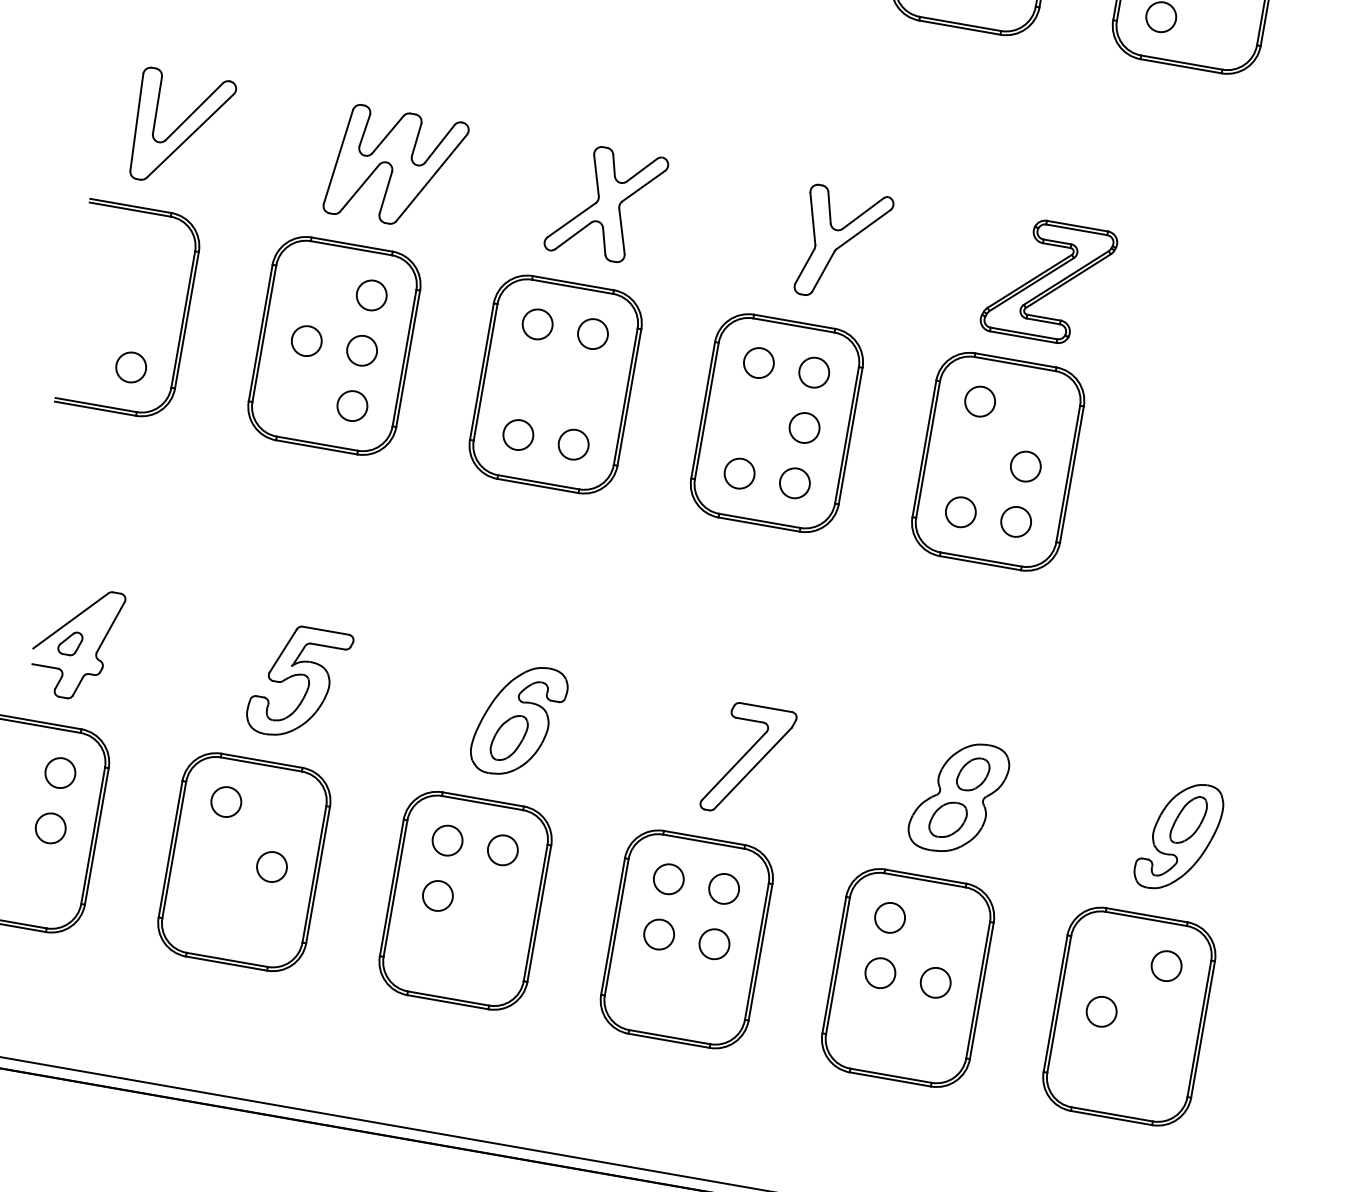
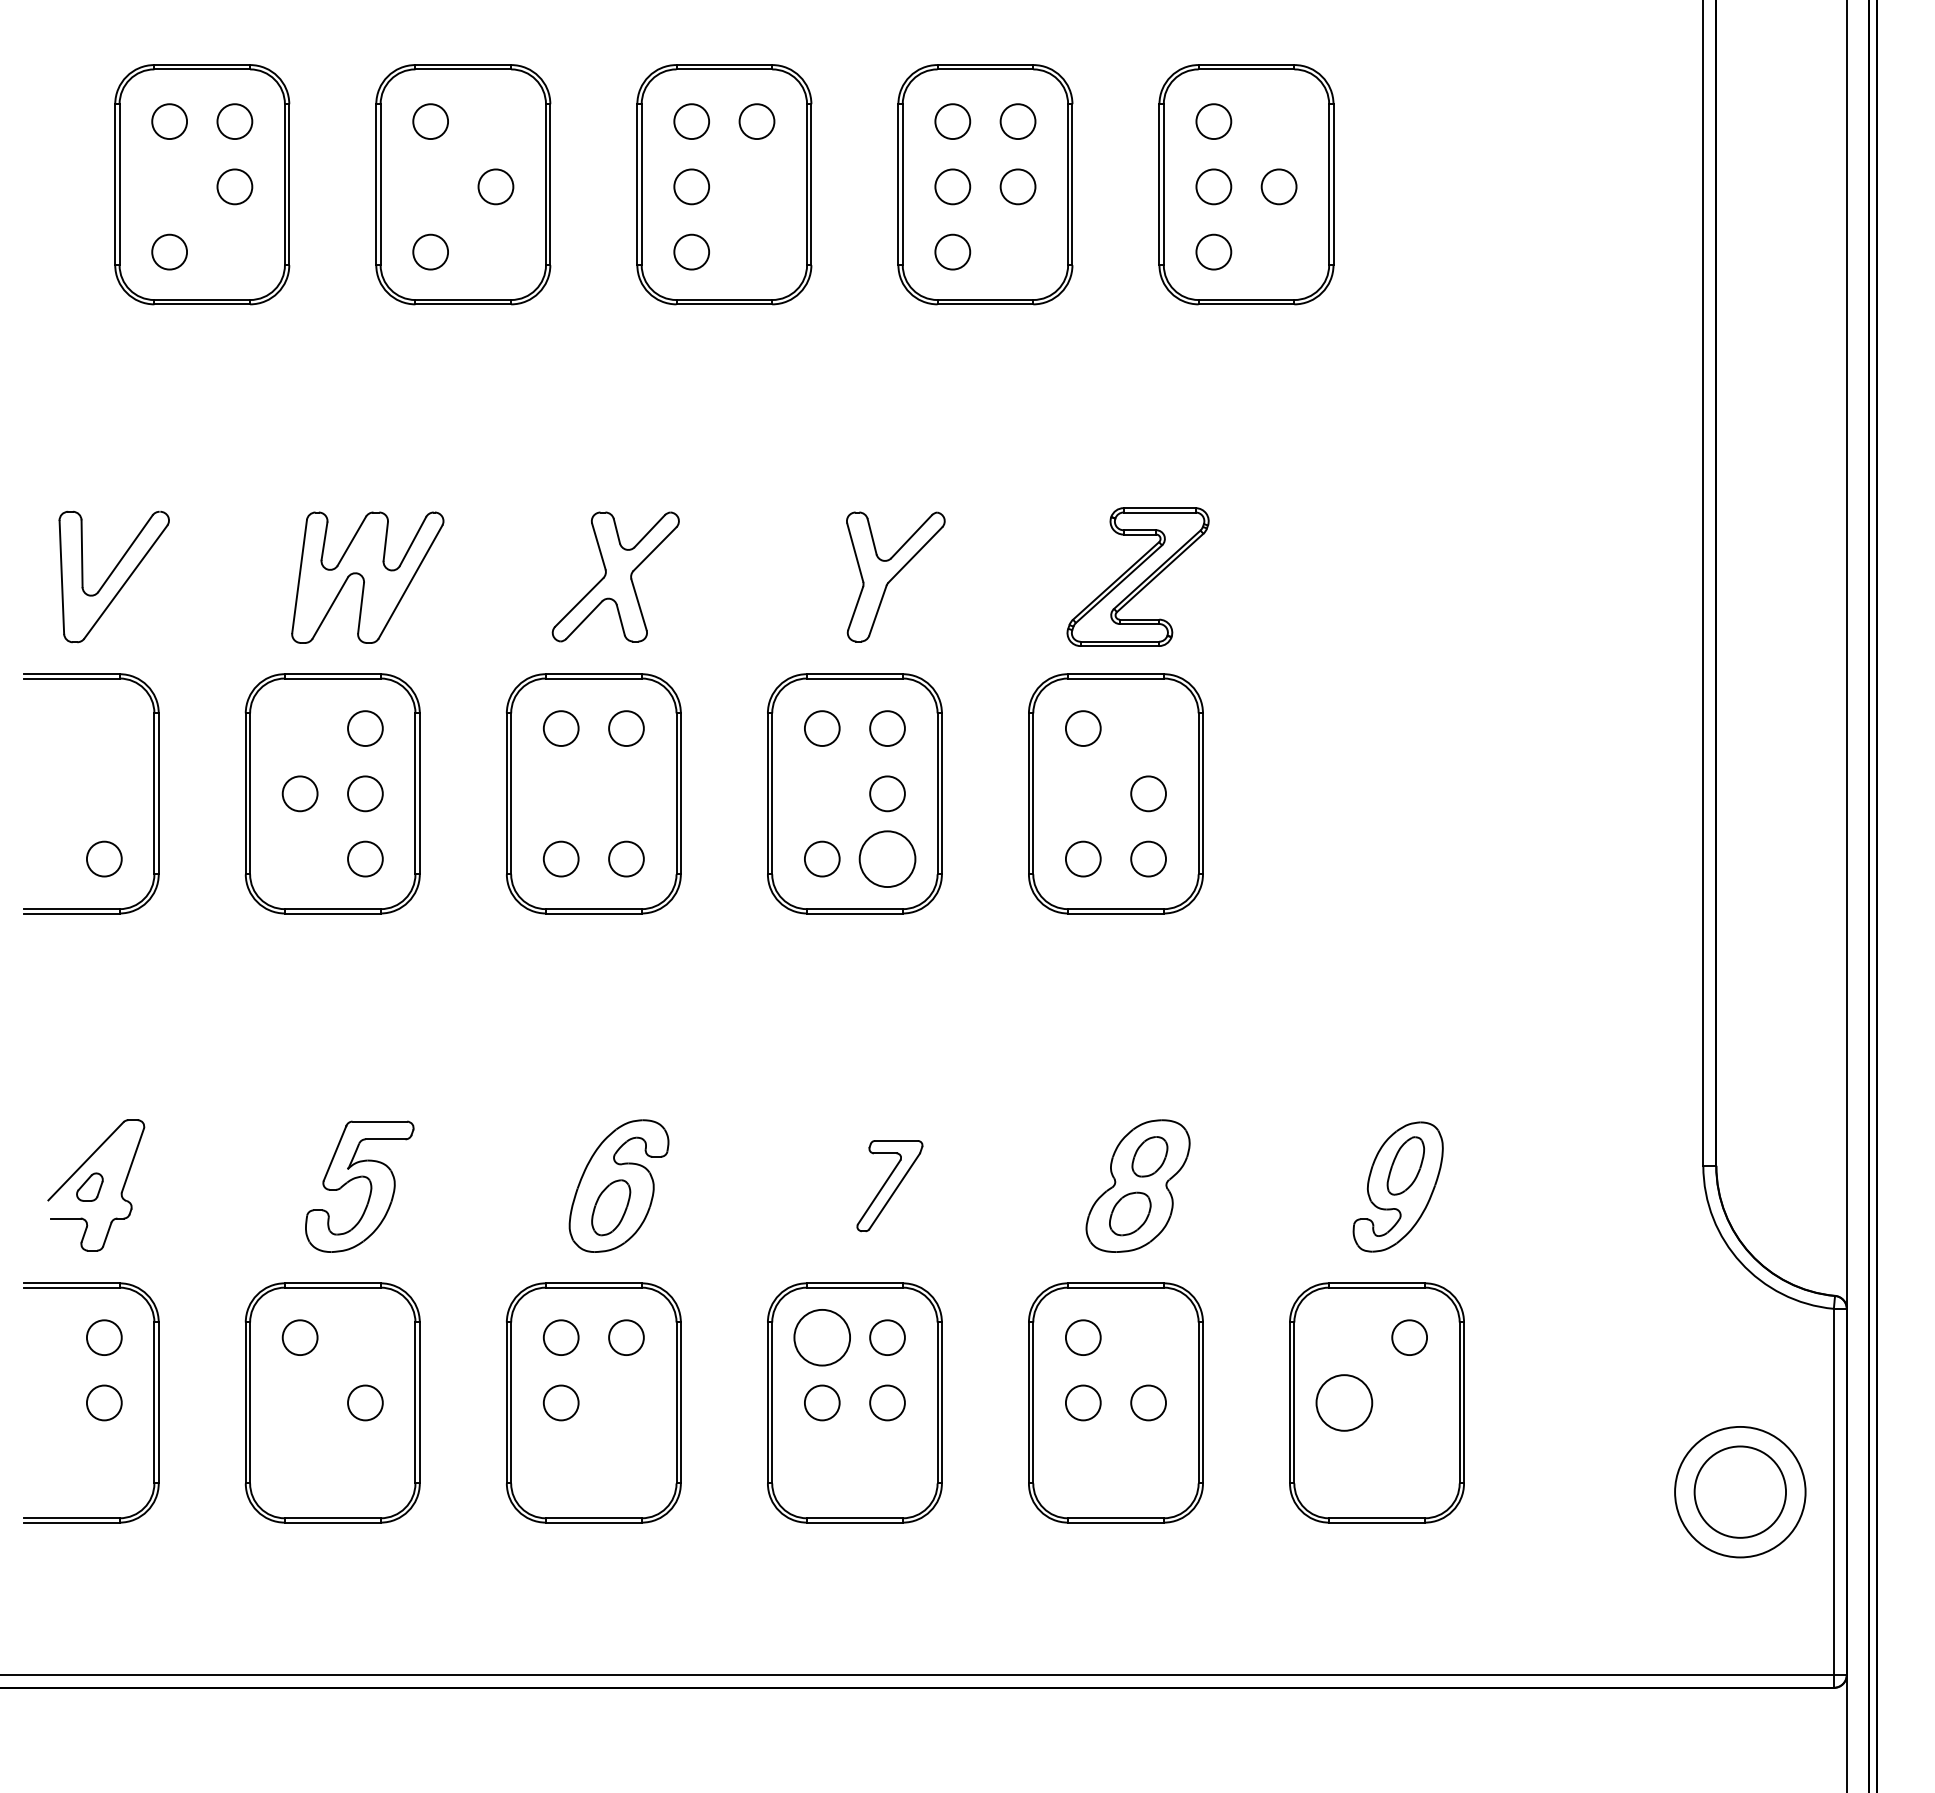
circle: (794, 482) -> (887, 858), size x1.6
part: (748, 760) -> (889, 1185), size x0.7
circle: (668, 878) -> (821, 1337), size x1.6
circle: (1100, 1011) -> (1343, 1402), size x1.6

